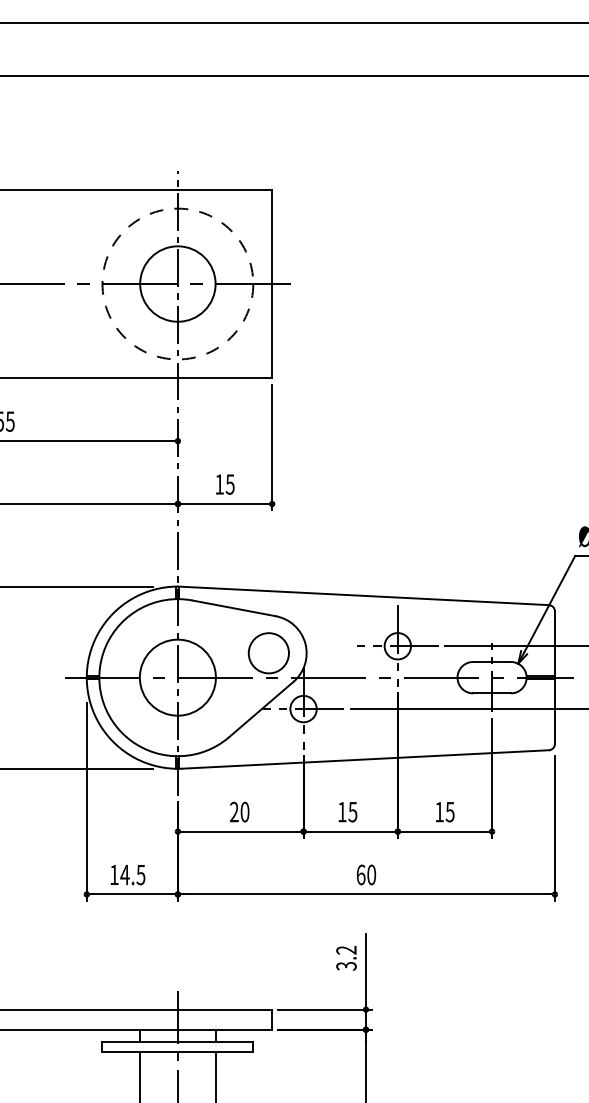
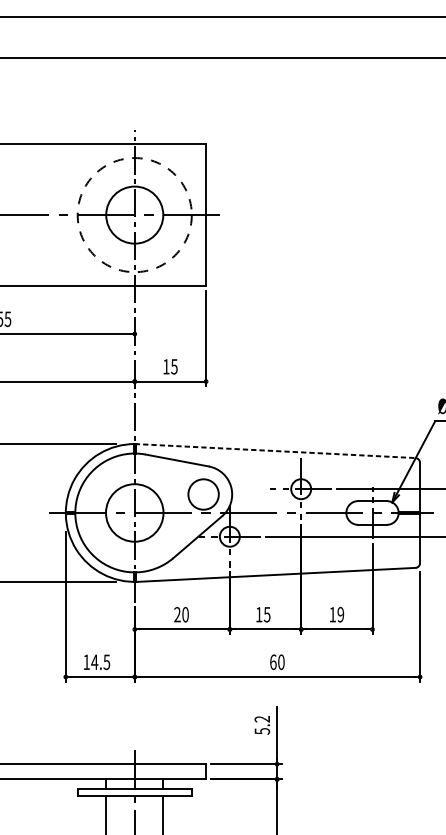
line: (363, 595) -> (275, 450), solid -> dashed
text: (449, 811) -> (340, 614), 15 -> 19
text: (346, 966) -> (262, 731), 3.2 -> 5.2

